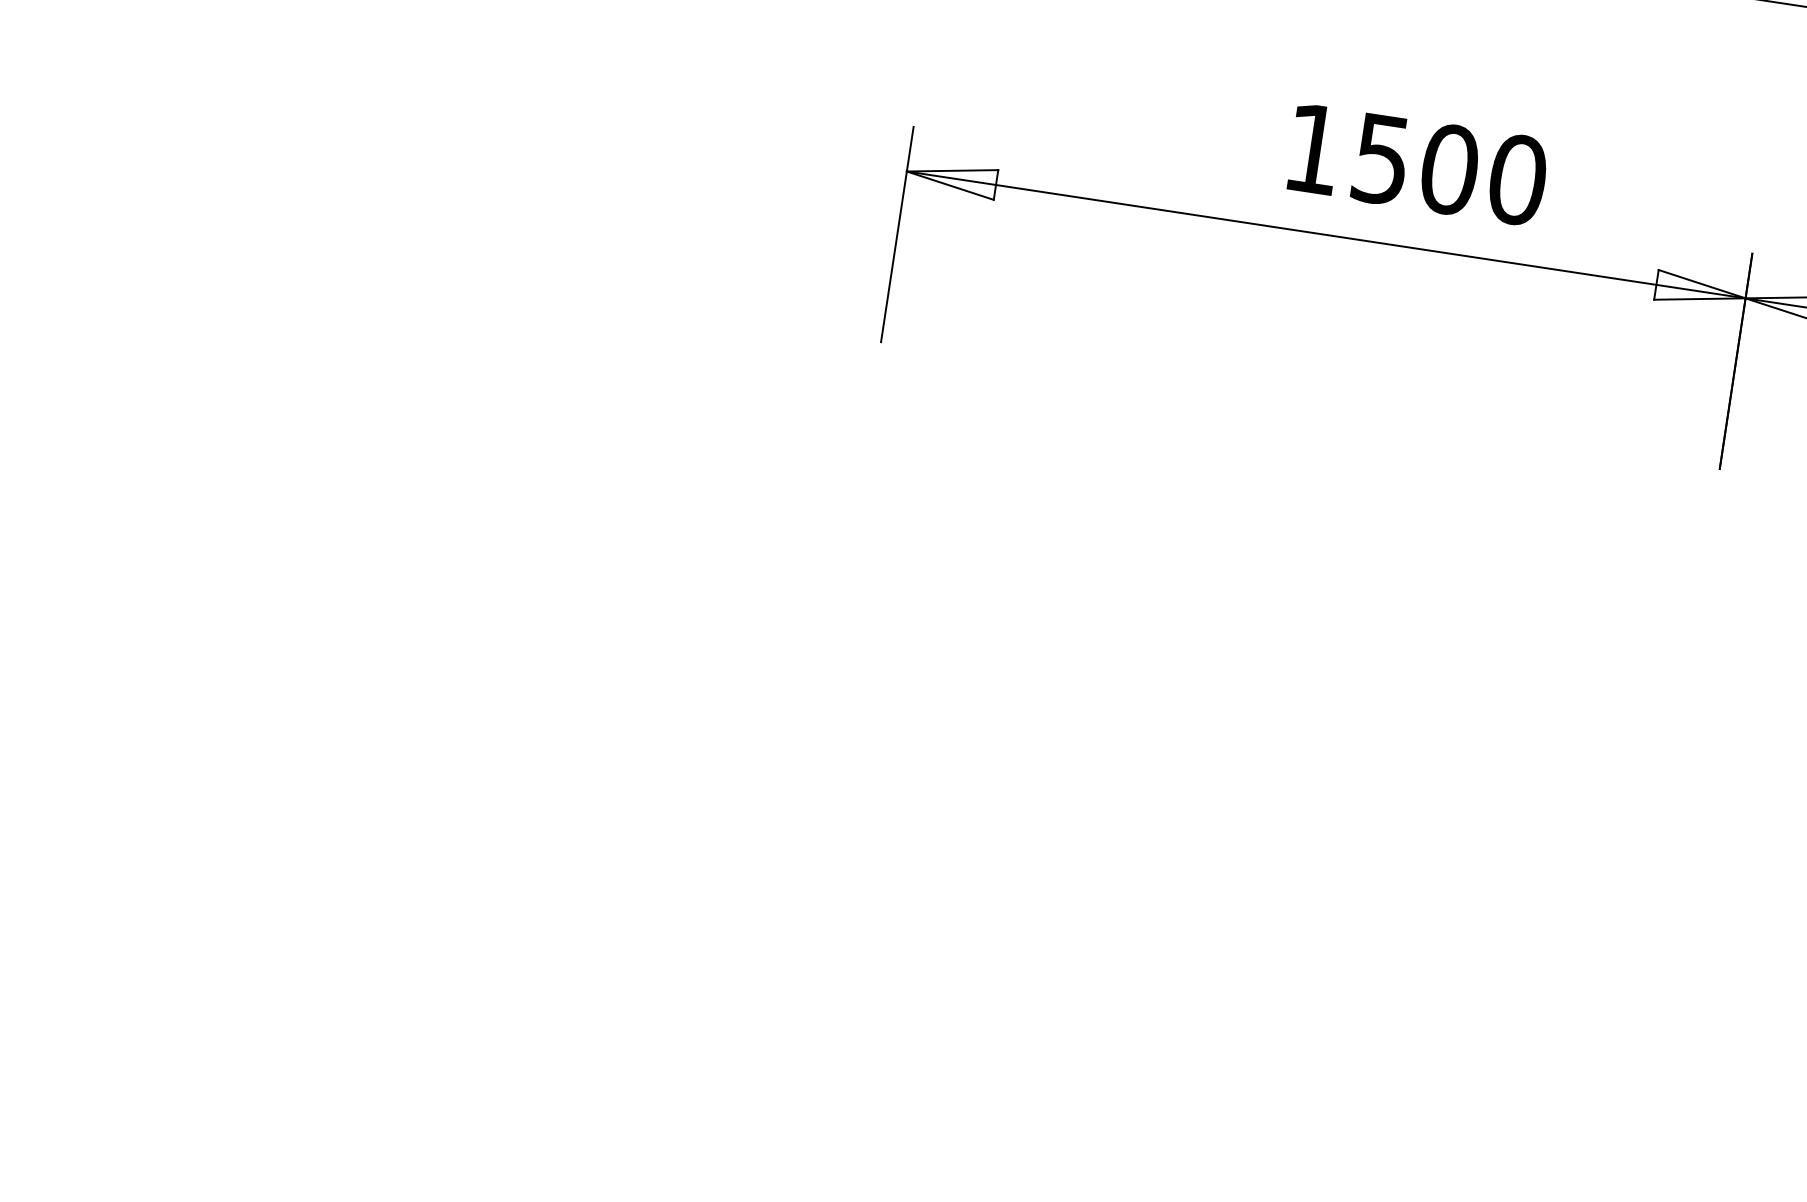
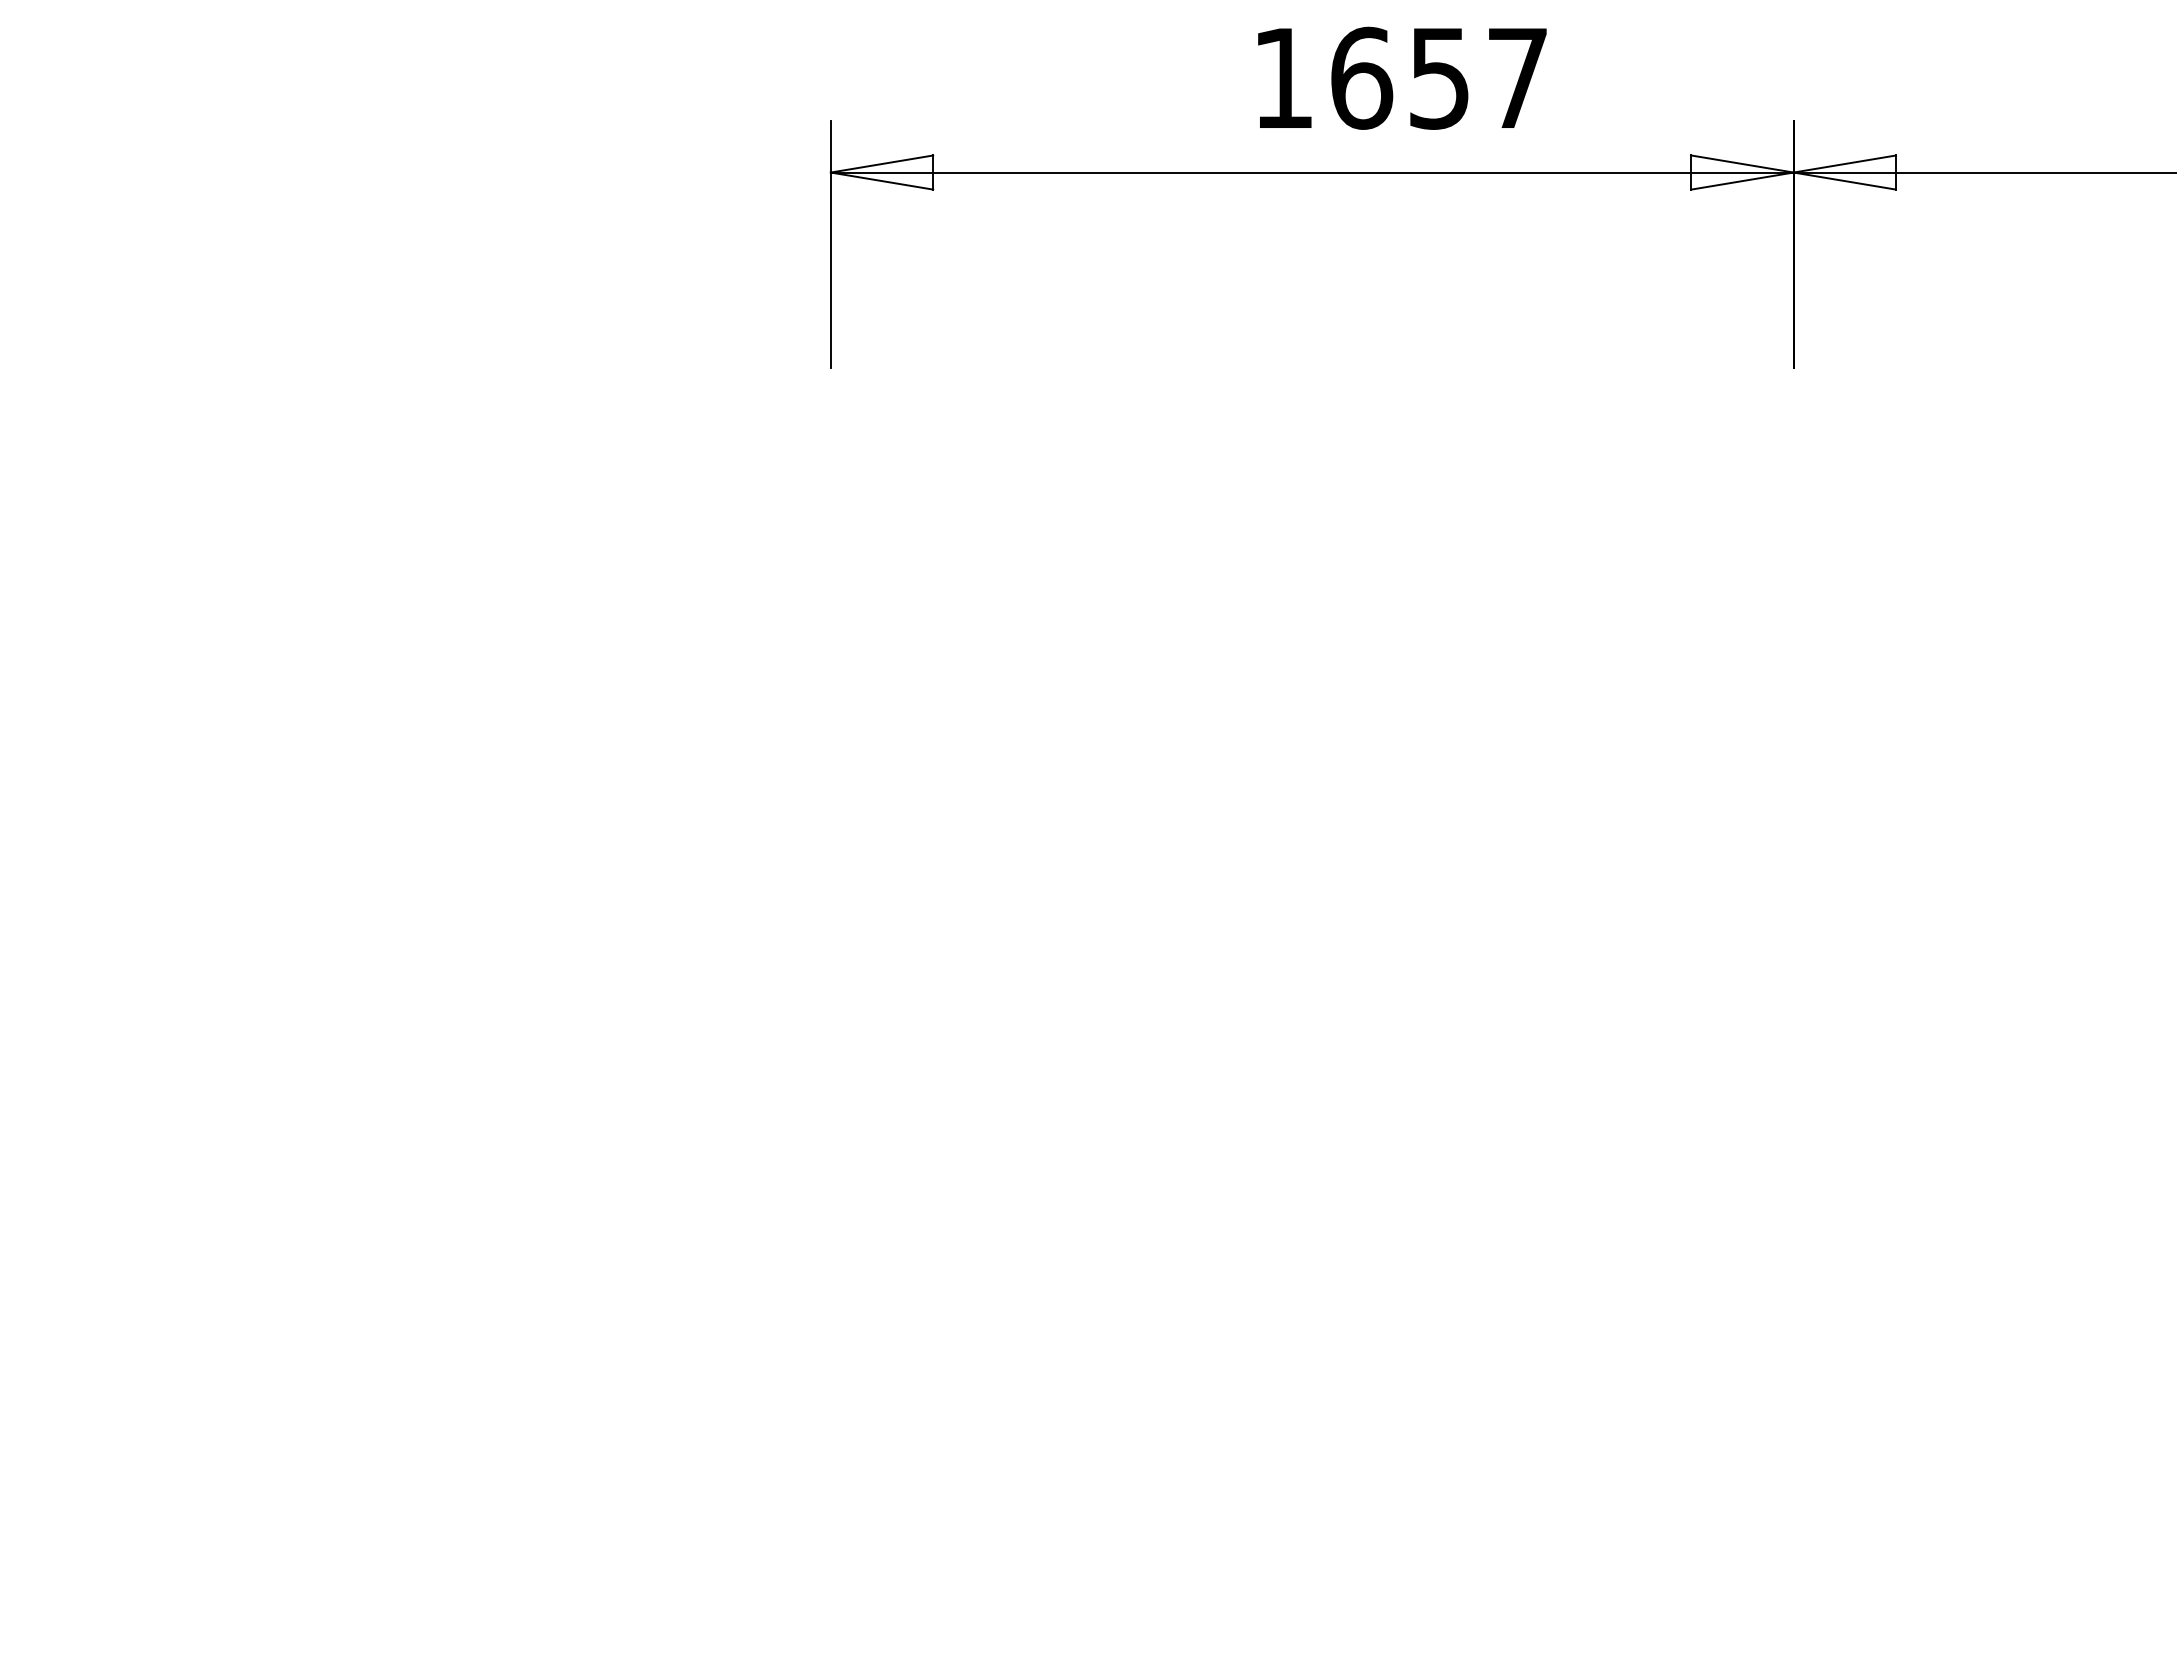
text: (1449, 168) -> (1439, 77), 1500 -> 1657

